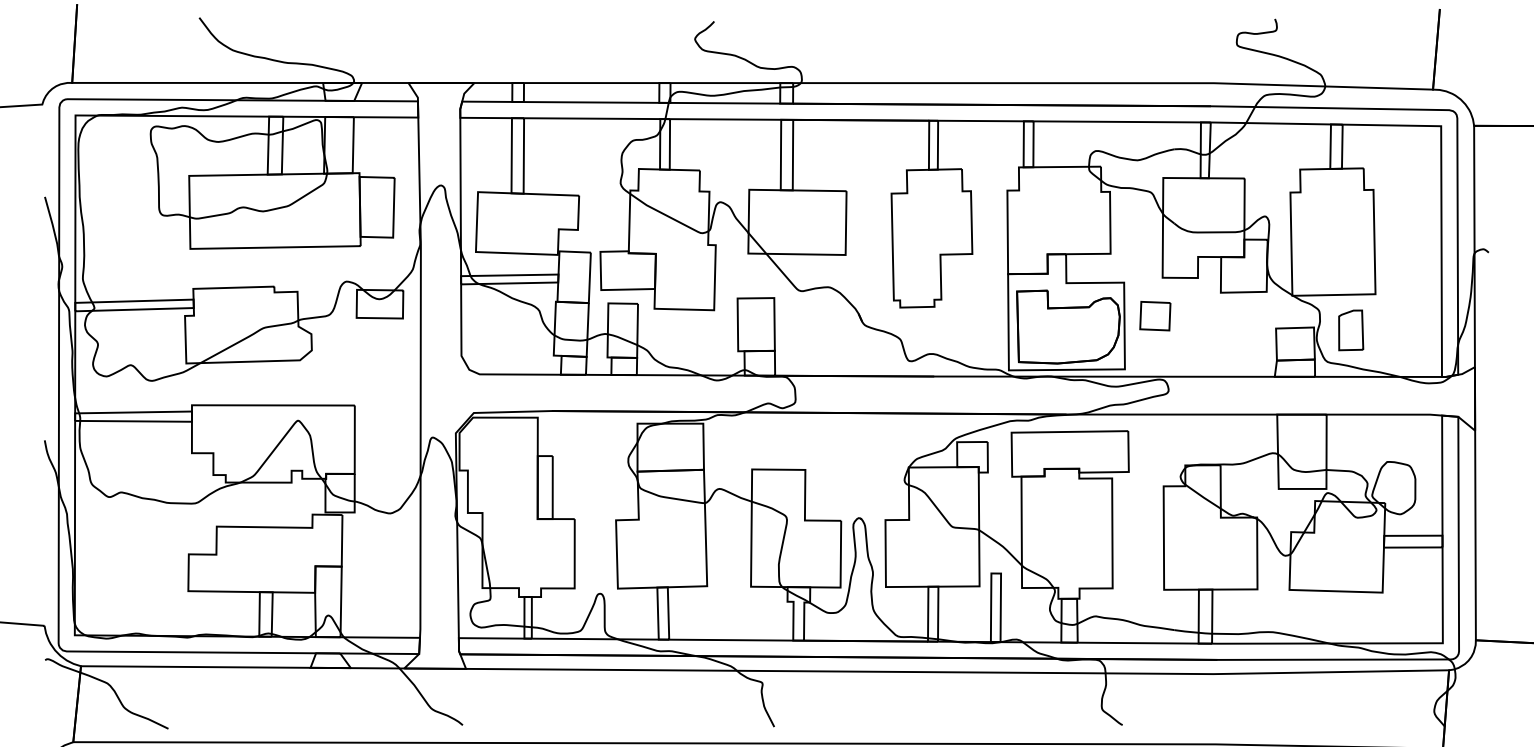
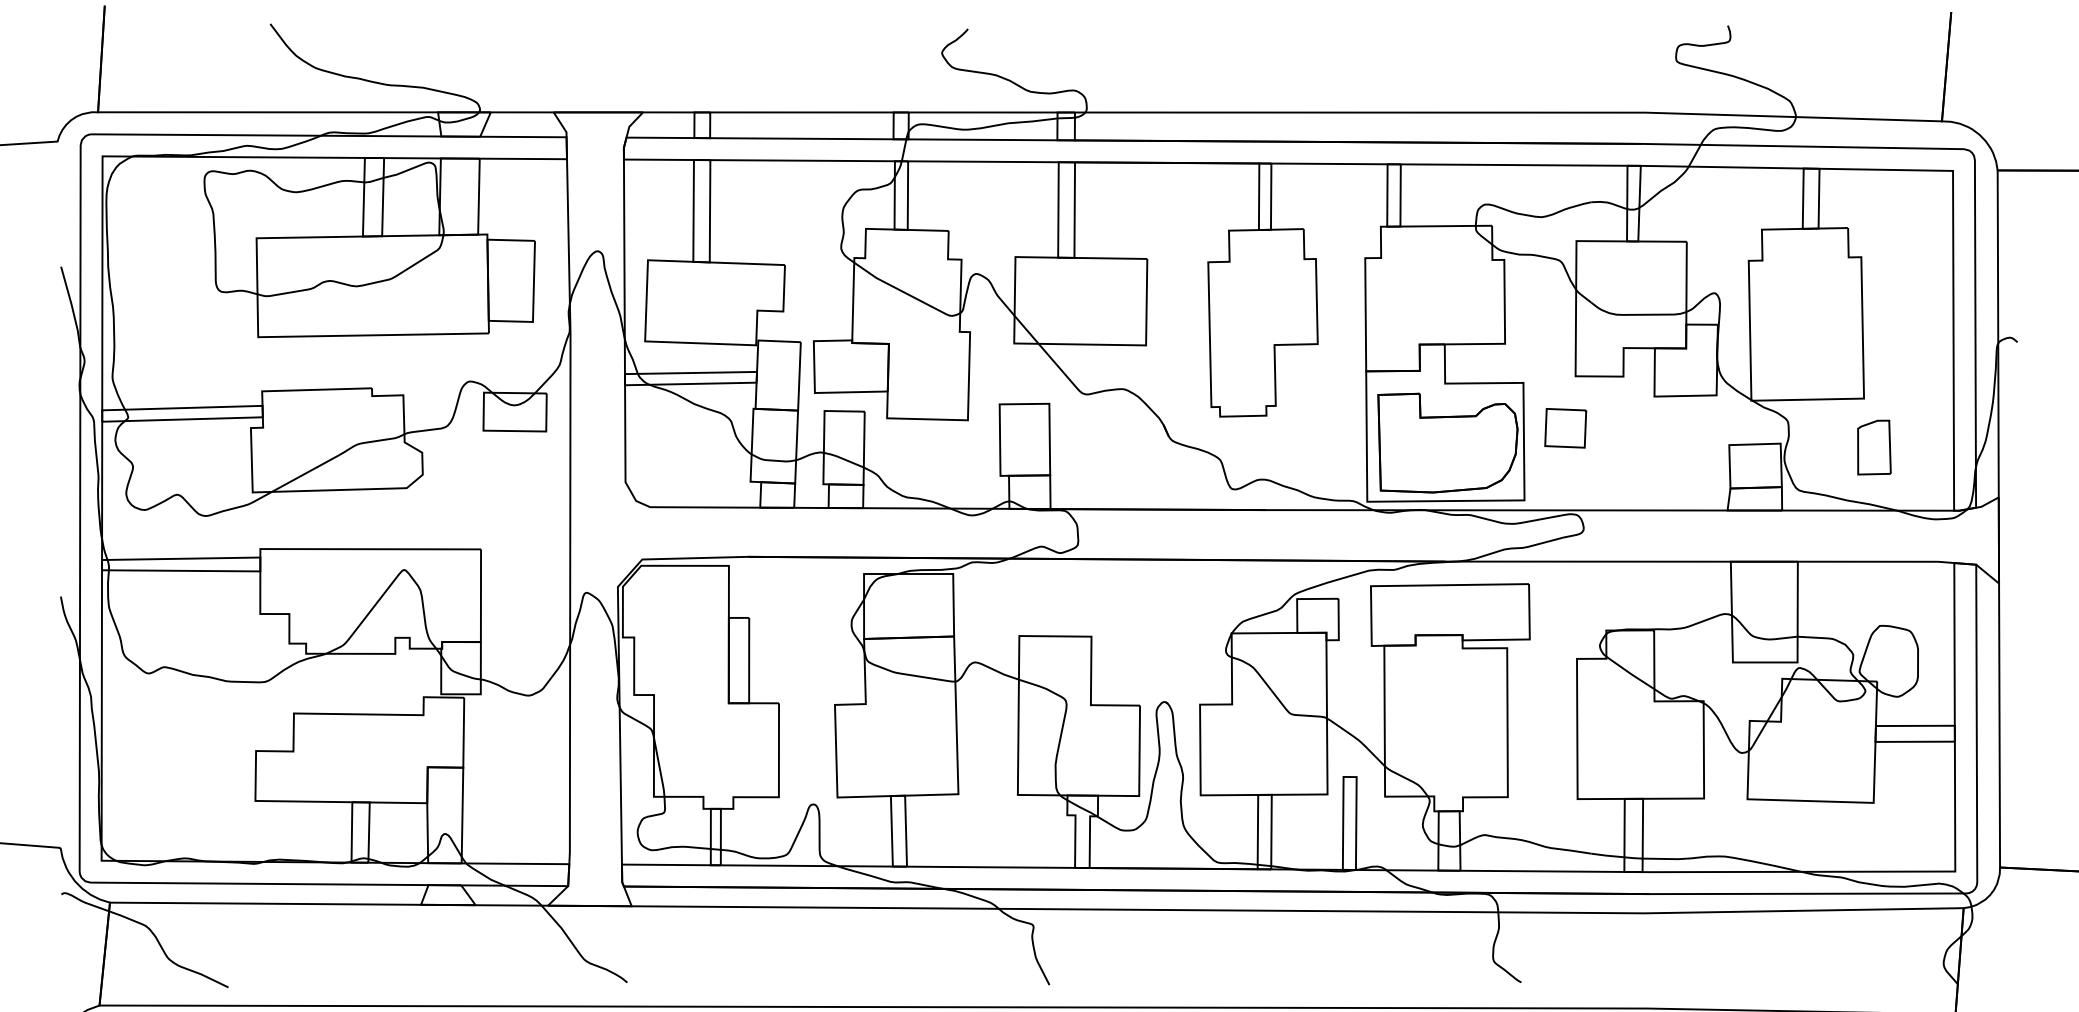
part: (1351, 330) -> (1874, 447), moved

